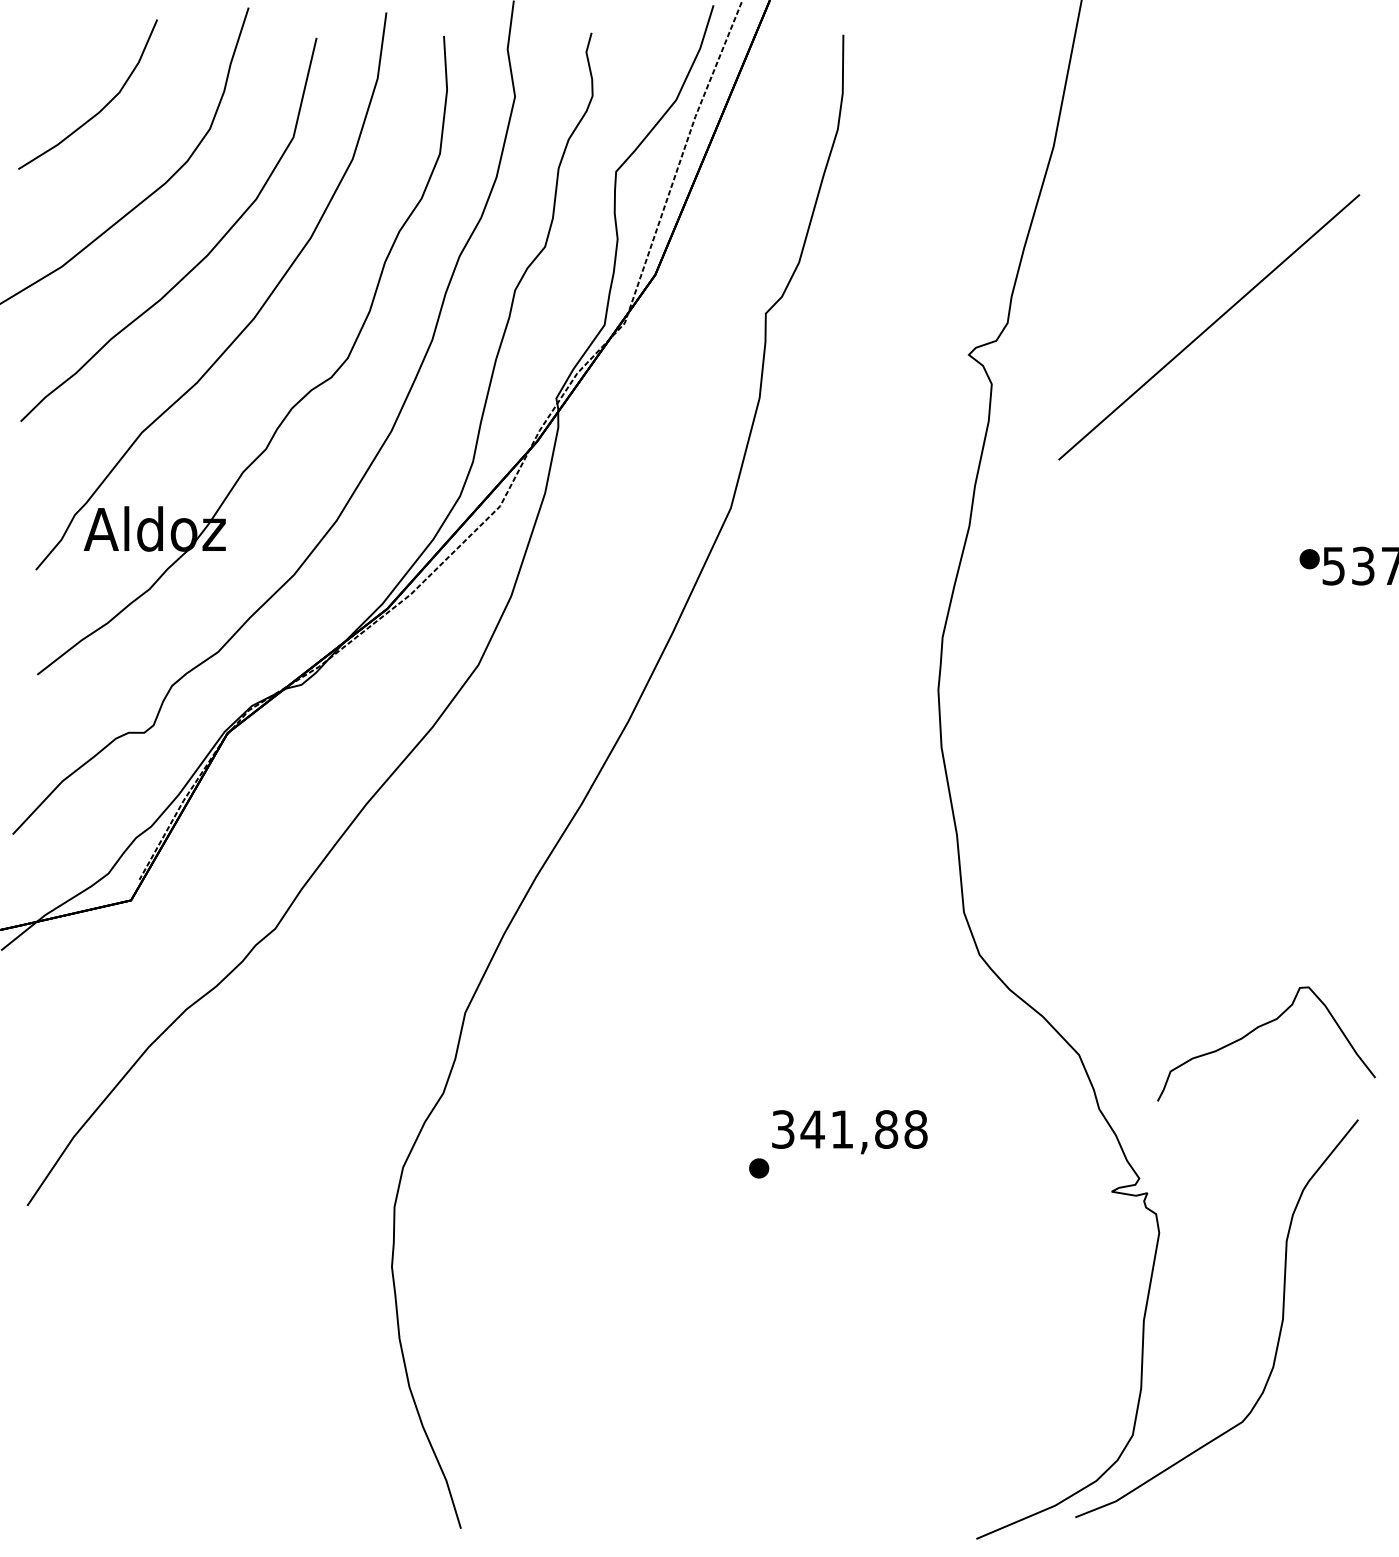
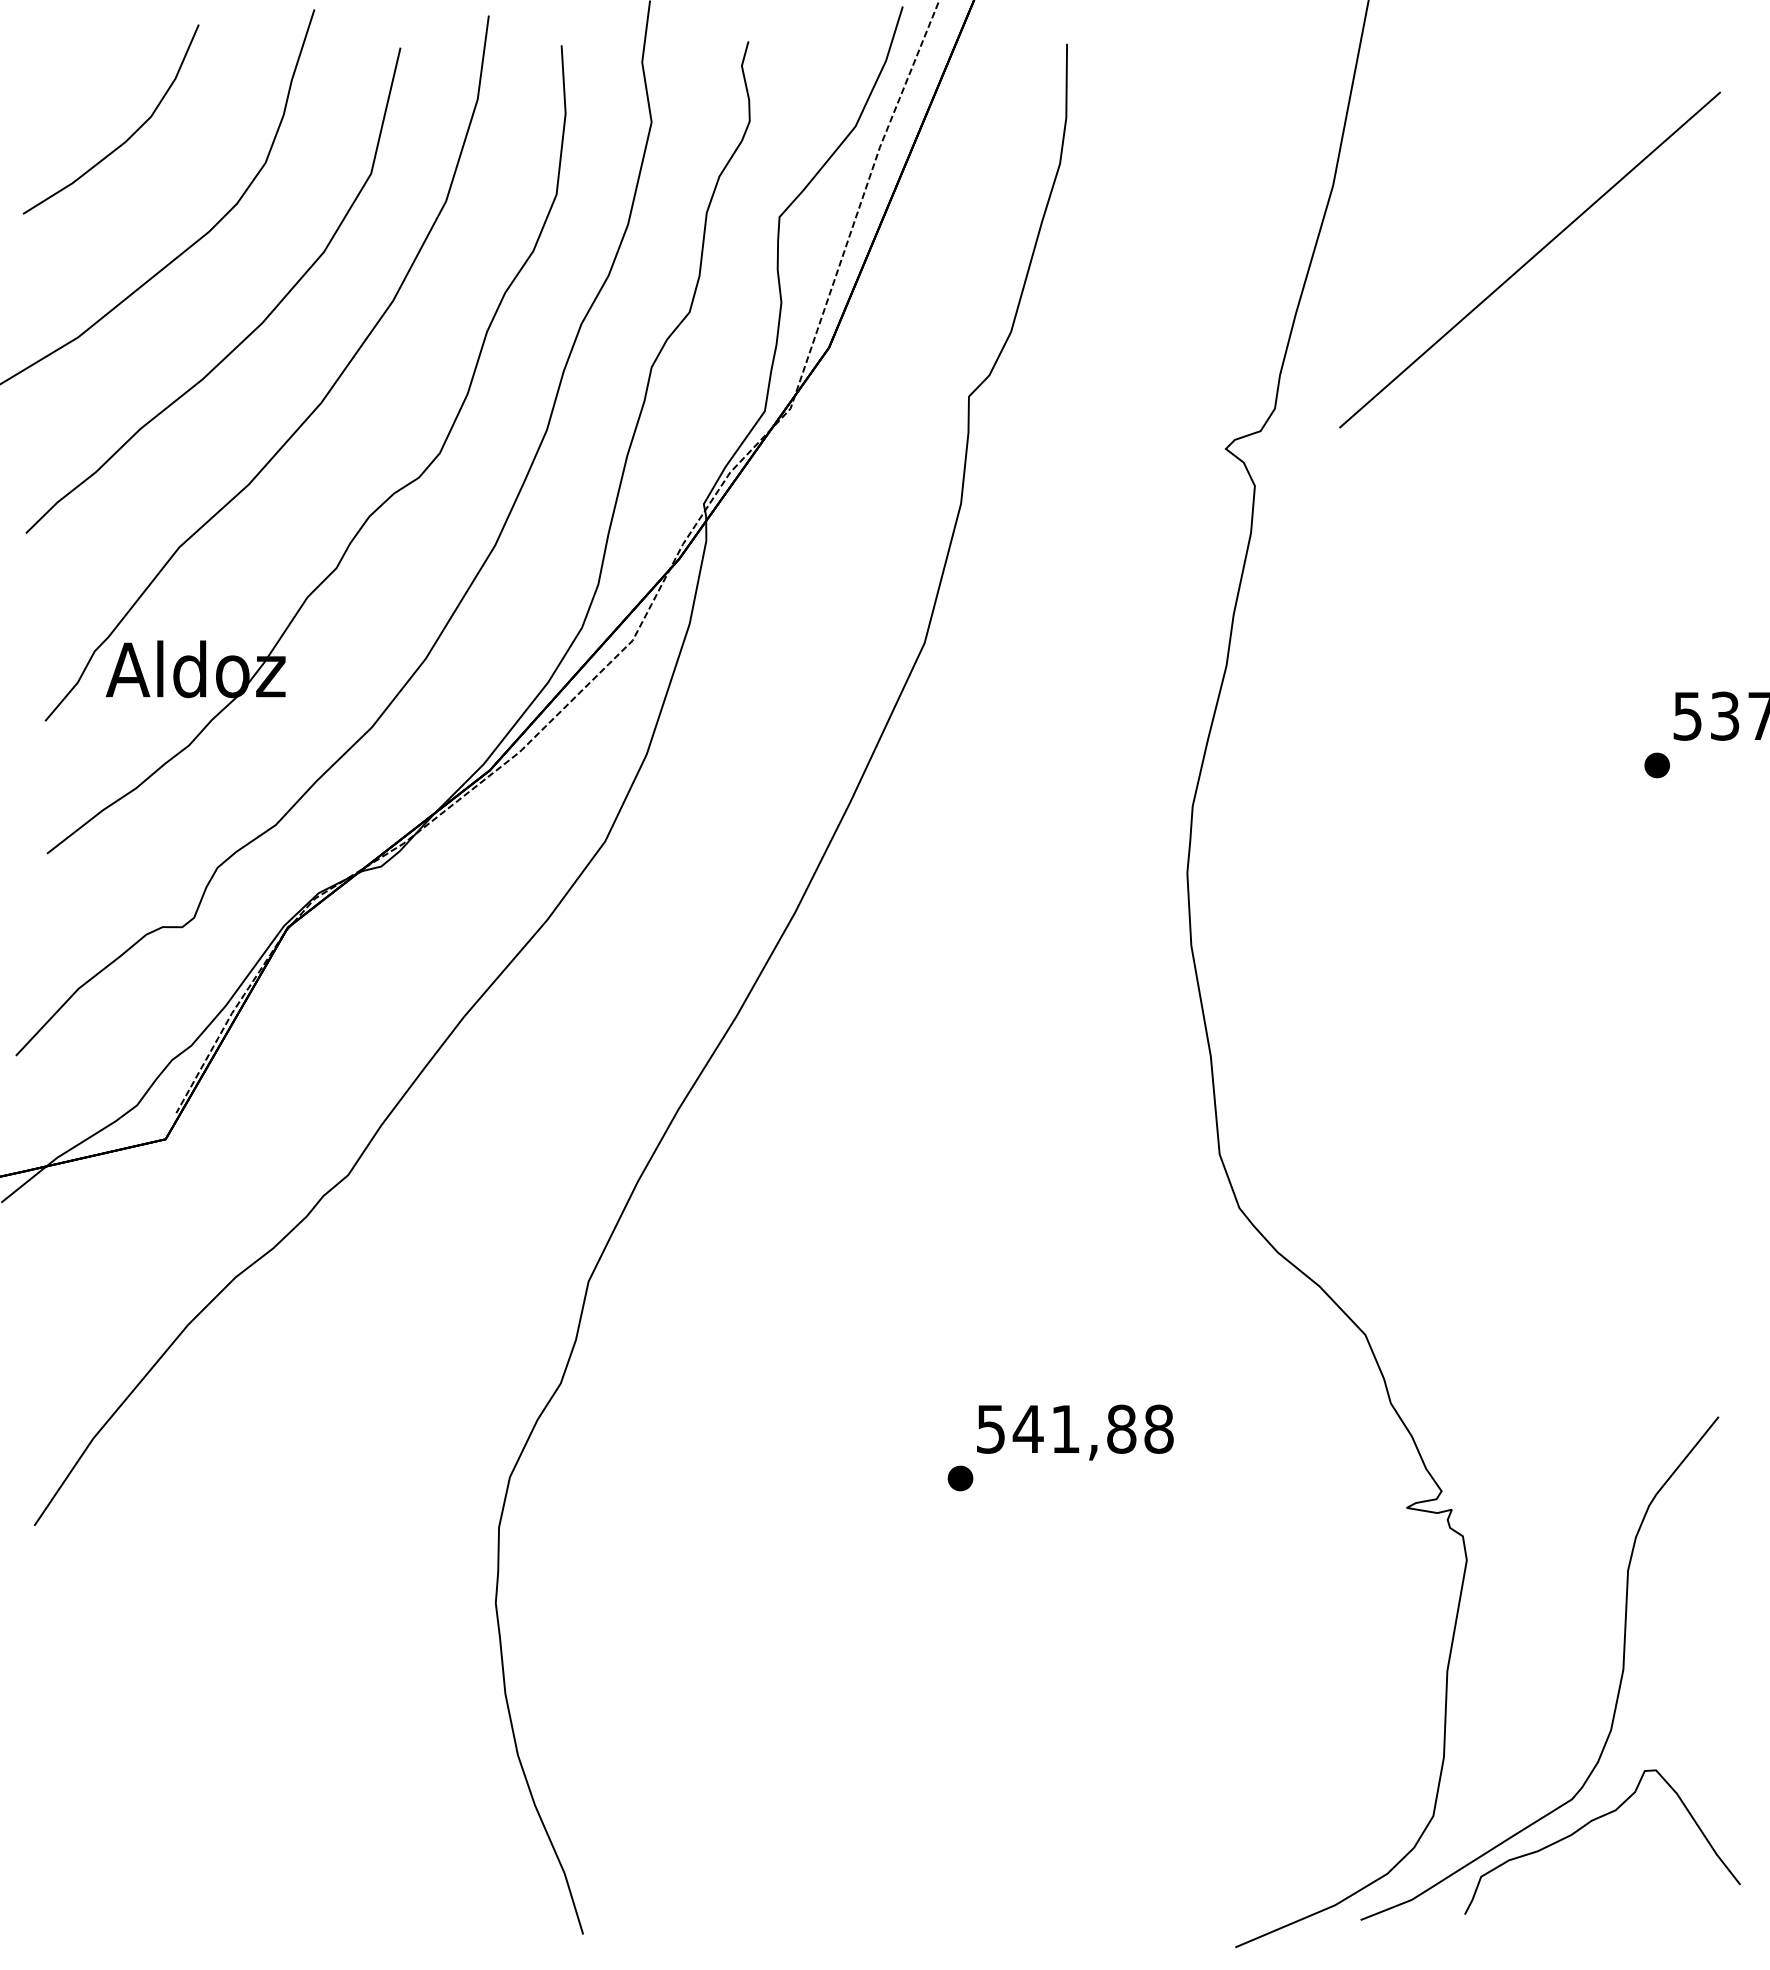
line: (1208, 326) -> (1529, 259), moved
part: (1309, 559) -> (1656, 765), moved
curve: (1257, 1028) -> (1591, 1822), moved
text: (783, 1128) -> (991, 1428), 341,88 -> 541,88

